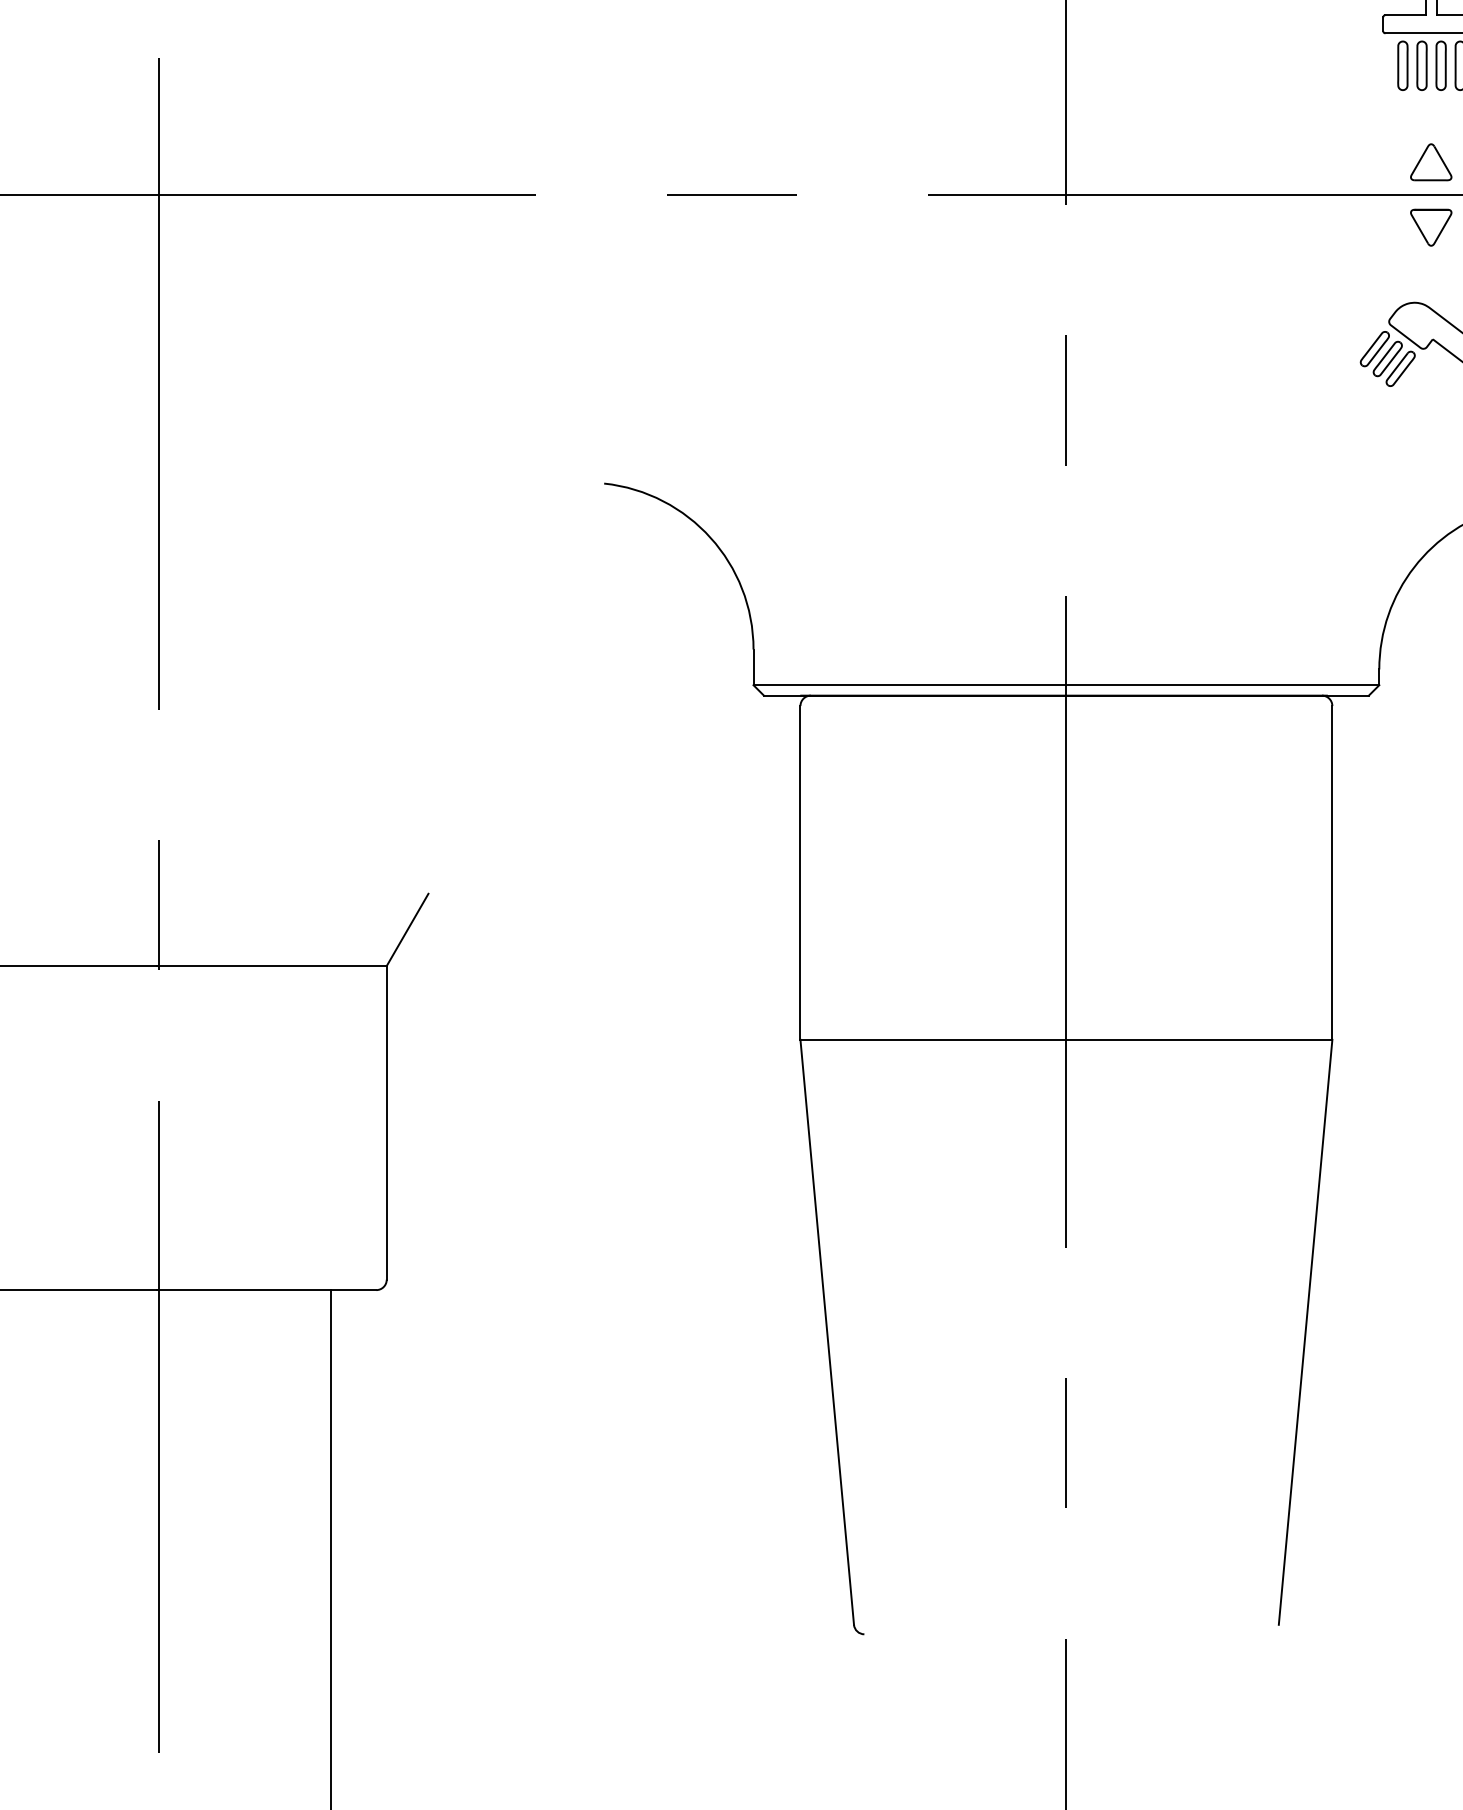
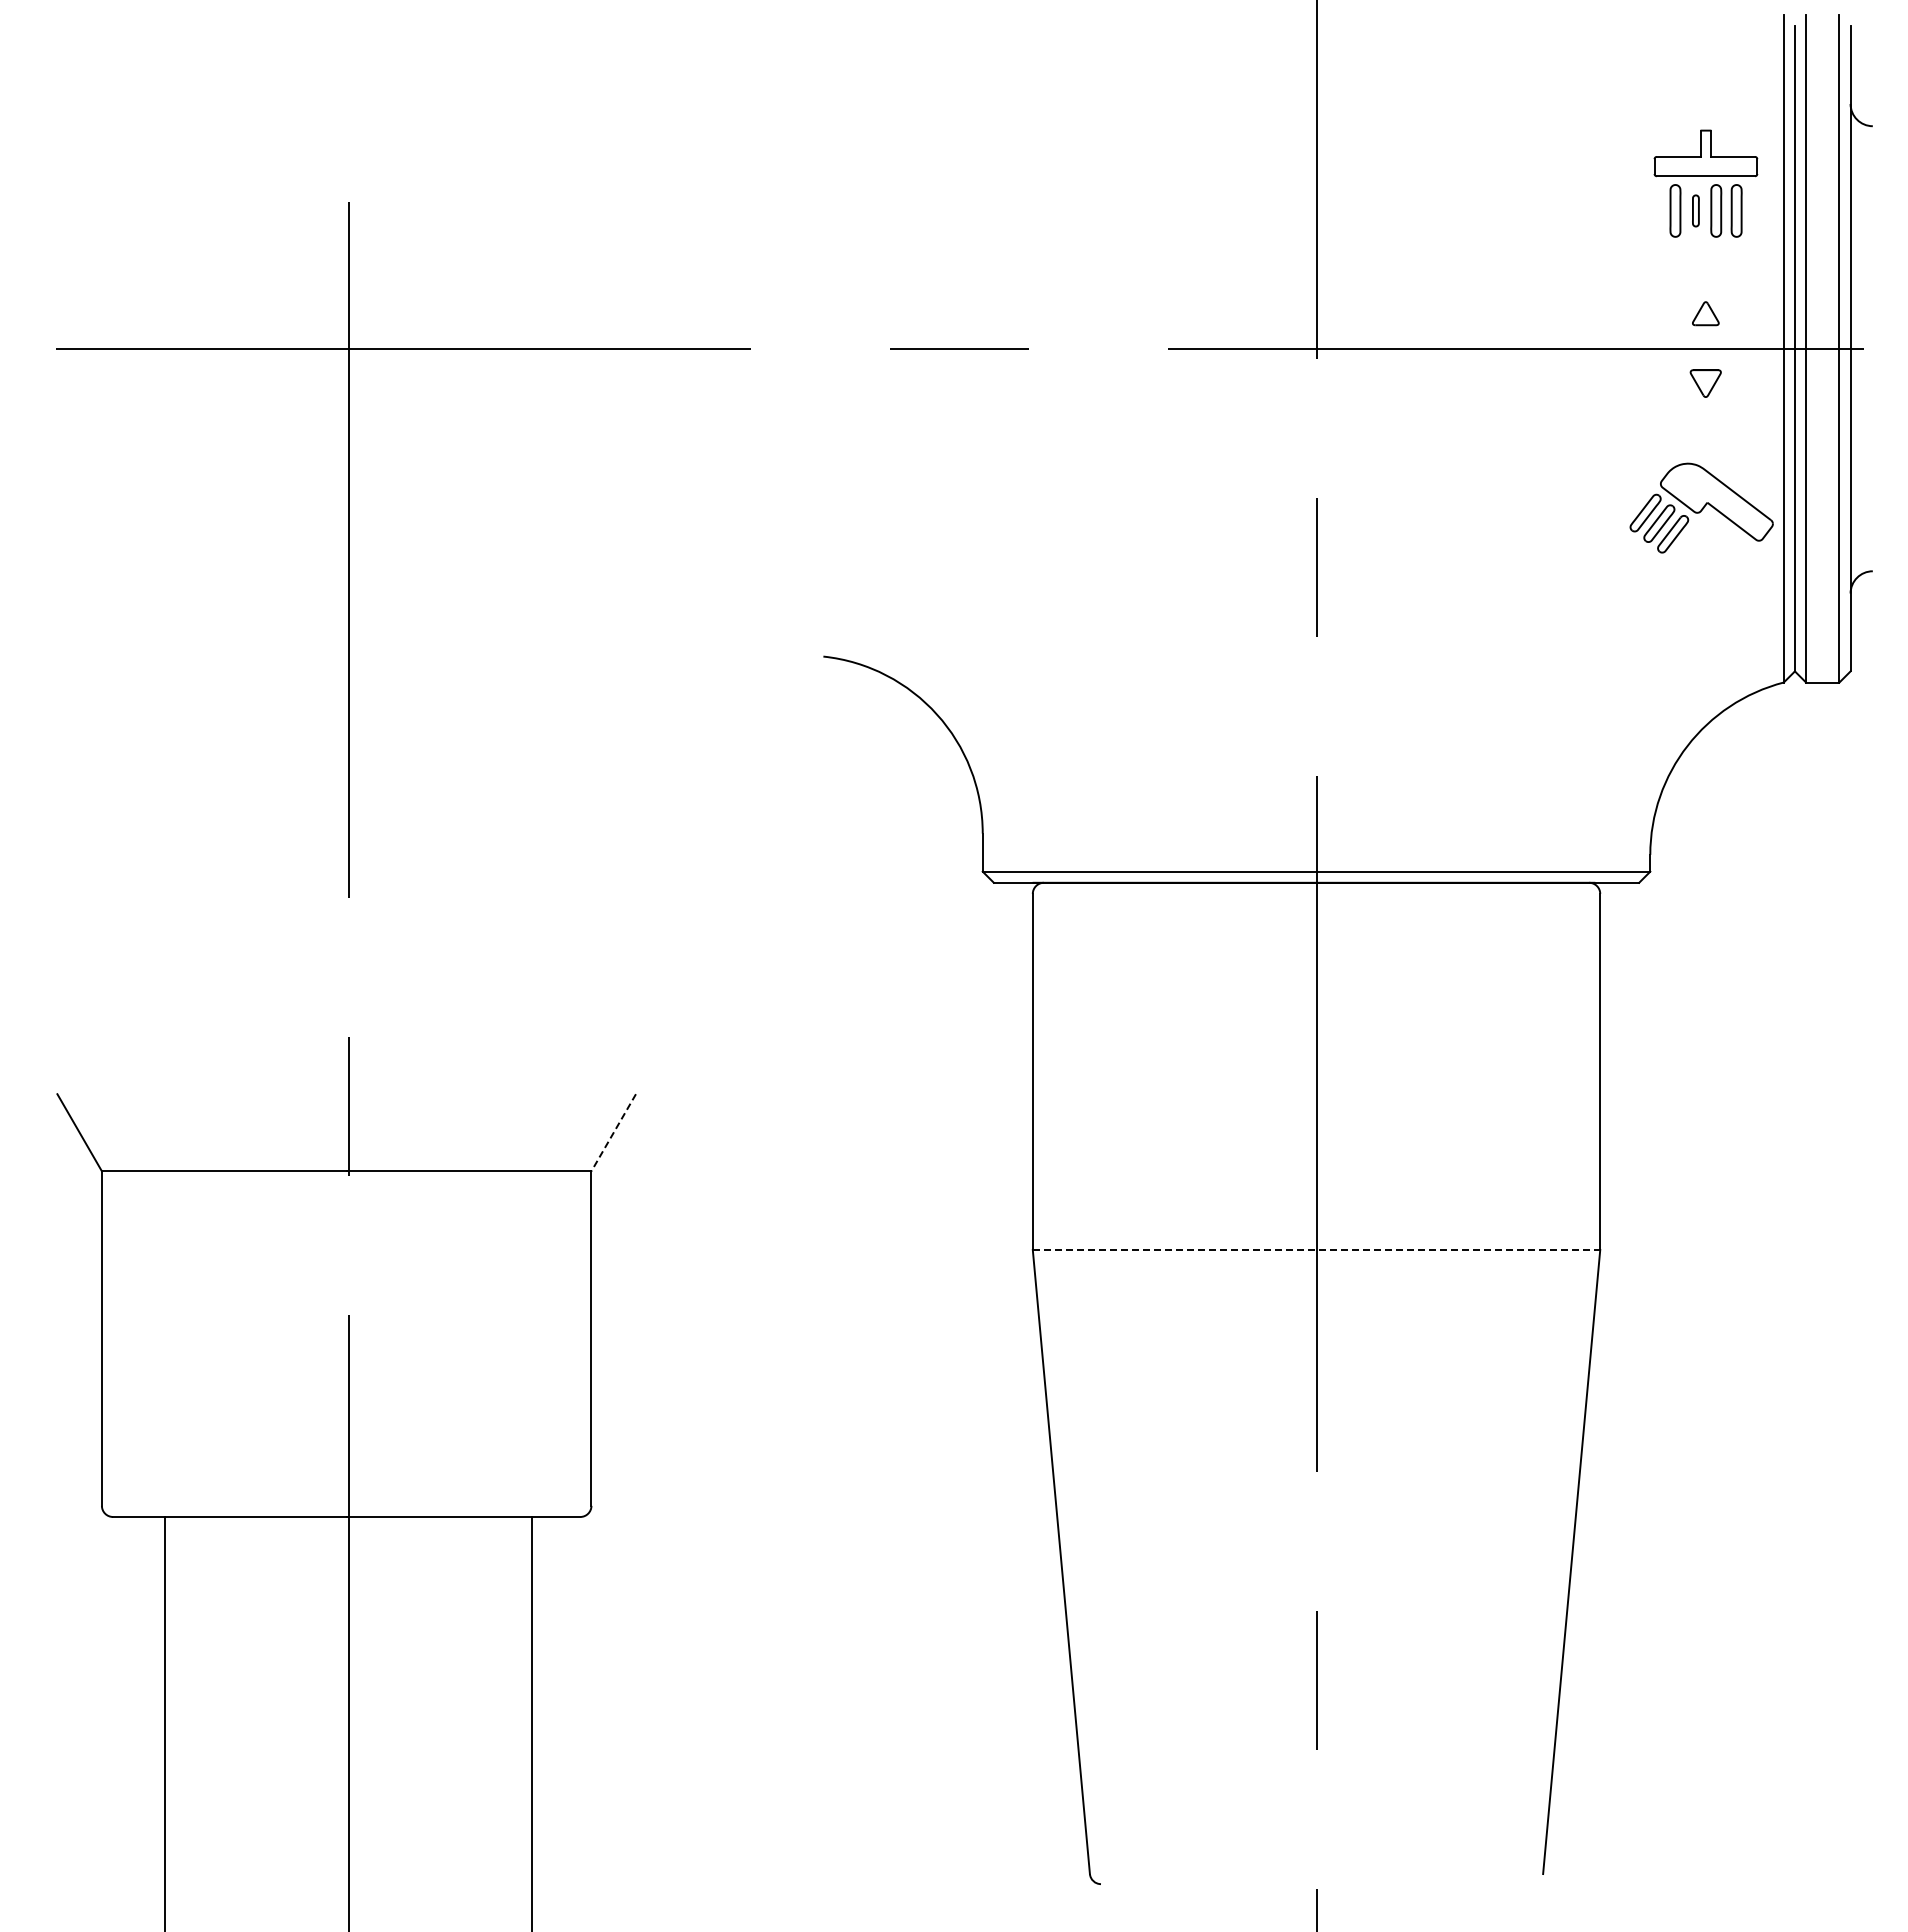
part: (1421, 65) -> (1695, 210), size x0.6
part: (1431, 161) -> (1705, 313), size x0.6
part: (1431, 227) -> (1705, 383), size x0.7
line: (407, 929) -> (613, 1132), solid -> dashed
line: (1066, 1039) -> (1316, 1249), solid -> dashed

